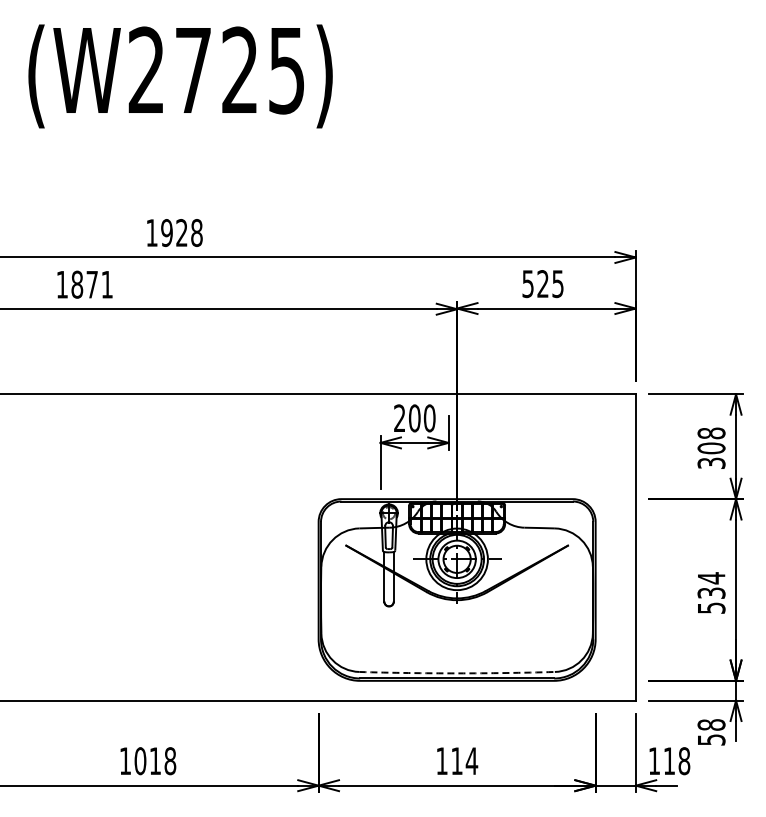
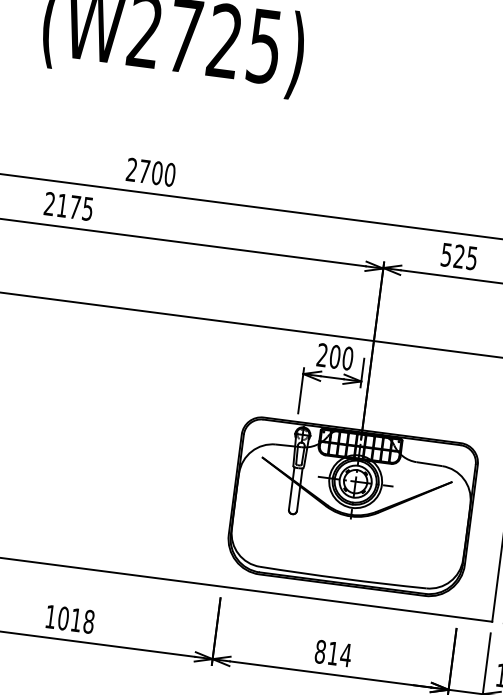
text: (174, 233) -> (150, 172), 1928 -> 2700
text: (84, 284) -> (68, 206), 1871 -> 2175
arc: (457, 673) -> (343, 578), dashed -> solid
text: (441, 761) -> (319, 652), 114 -> 814

